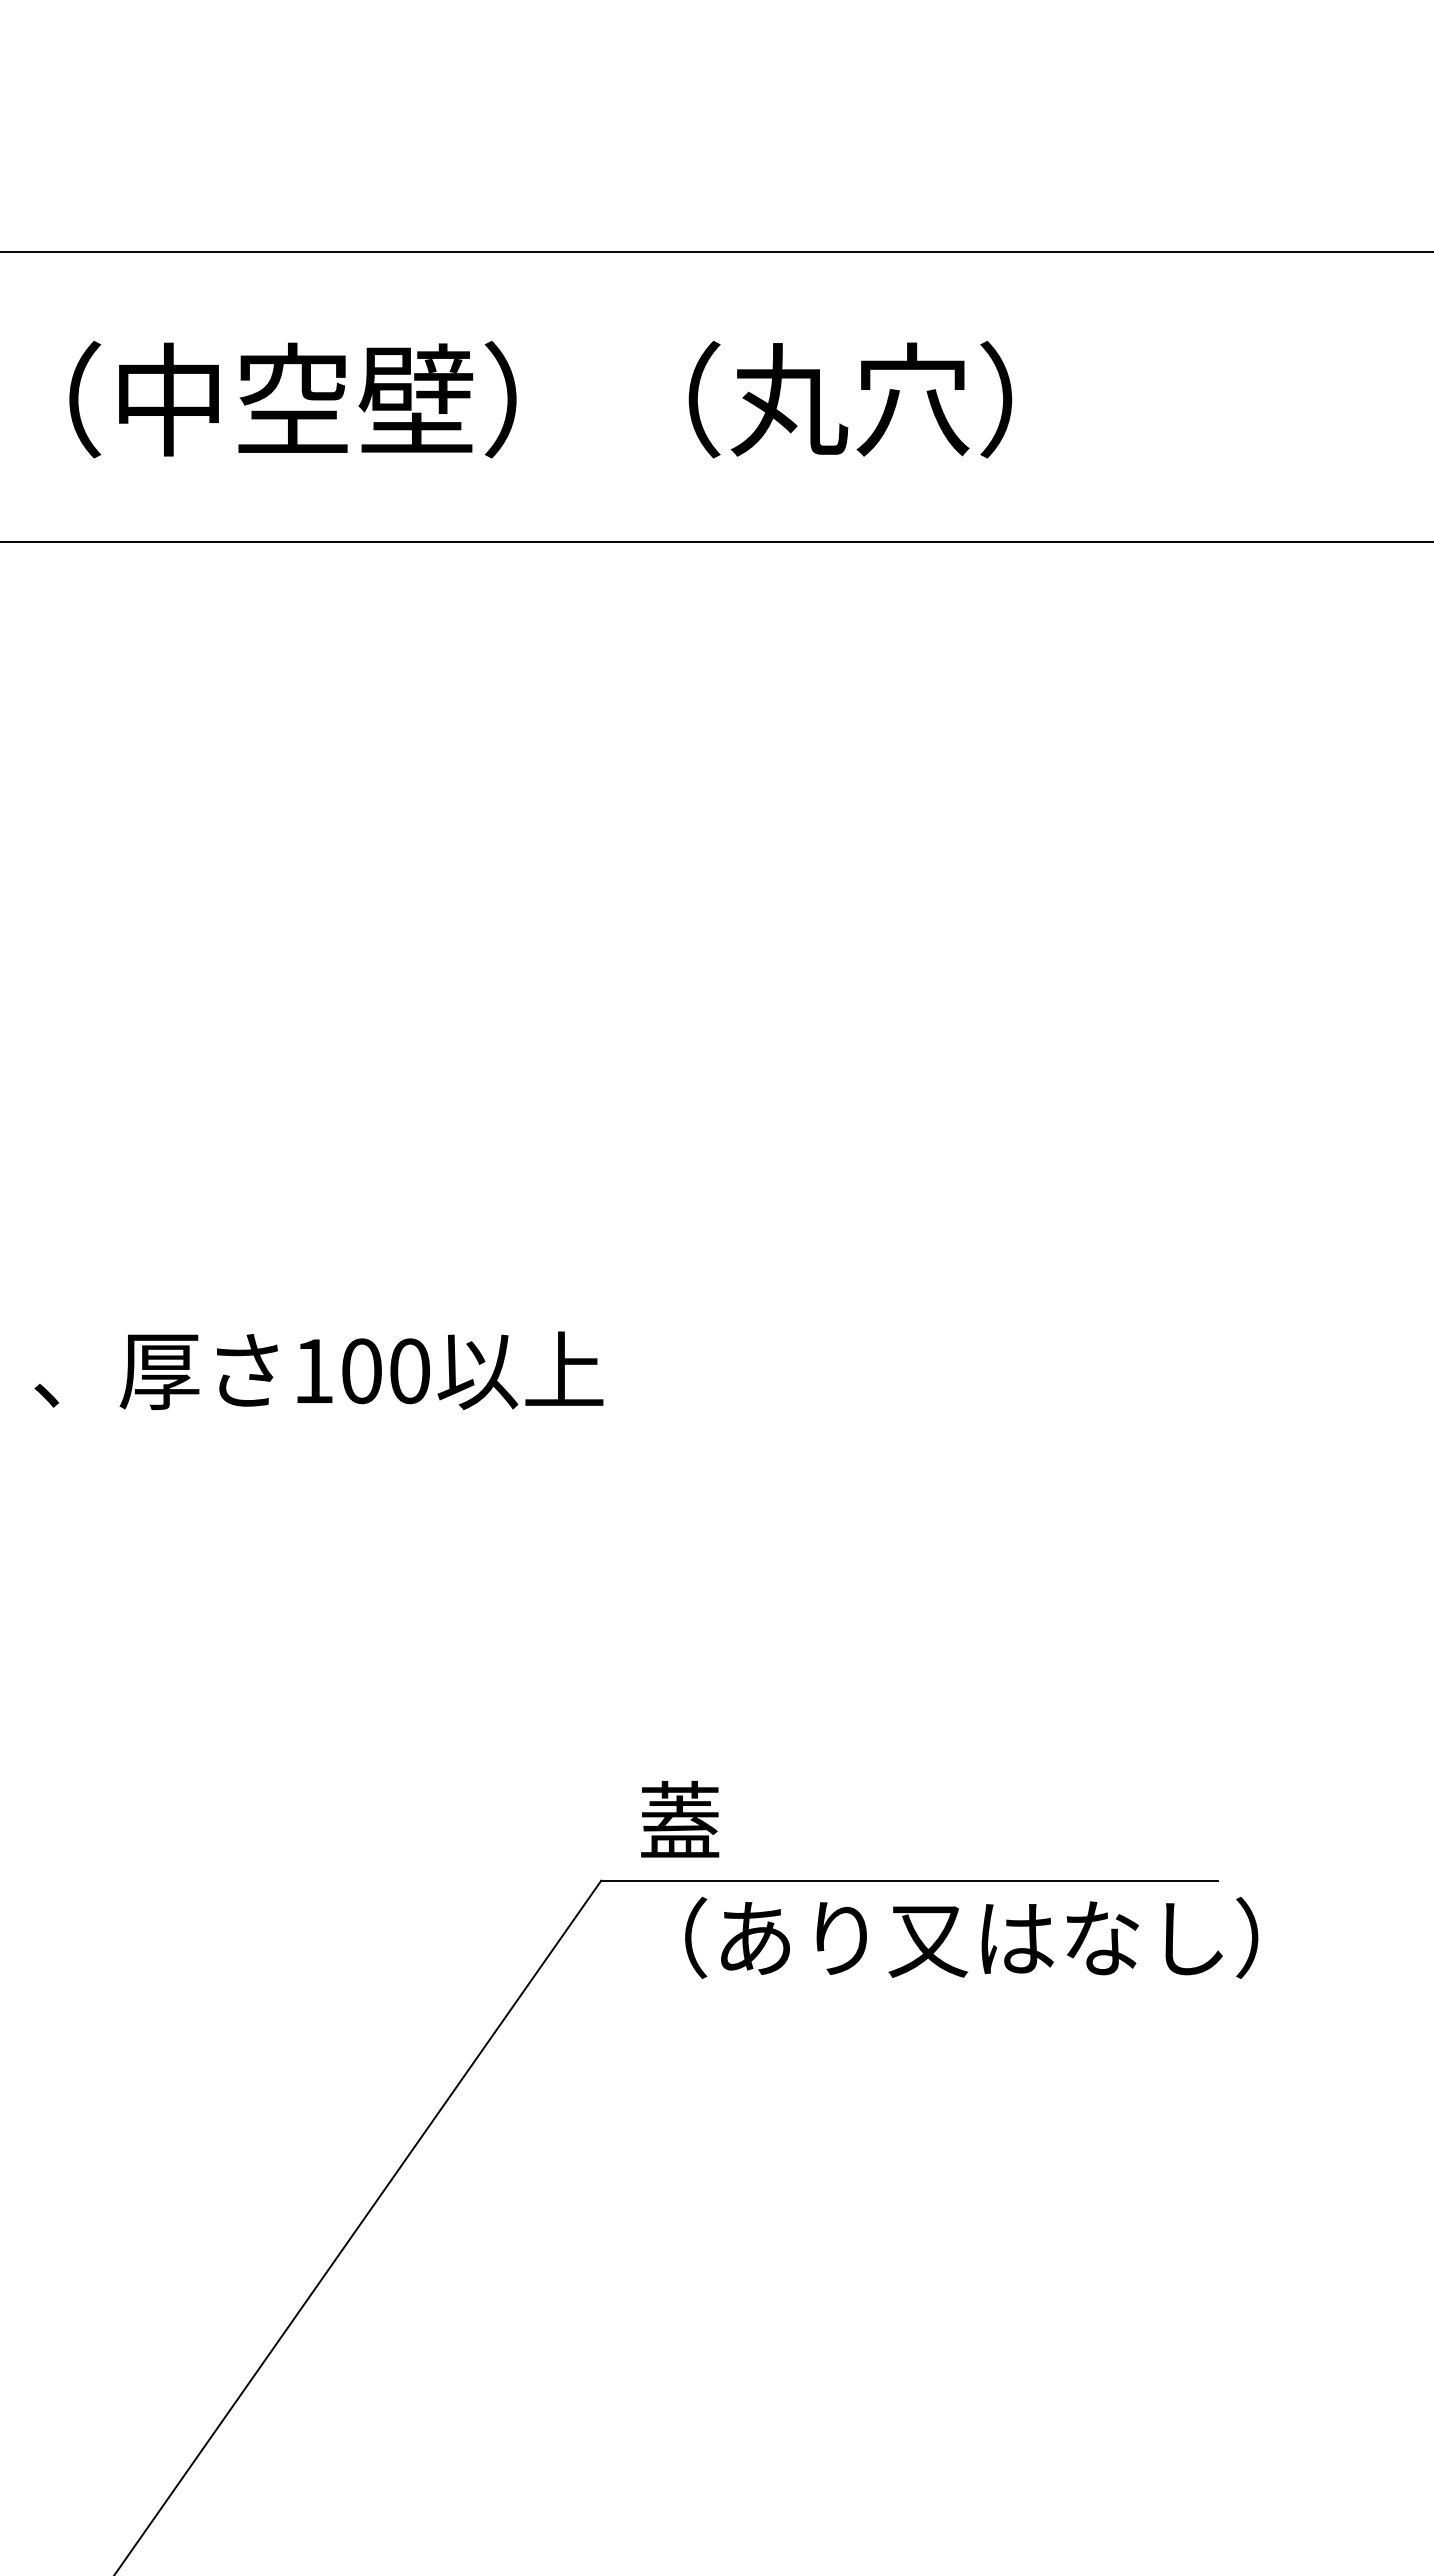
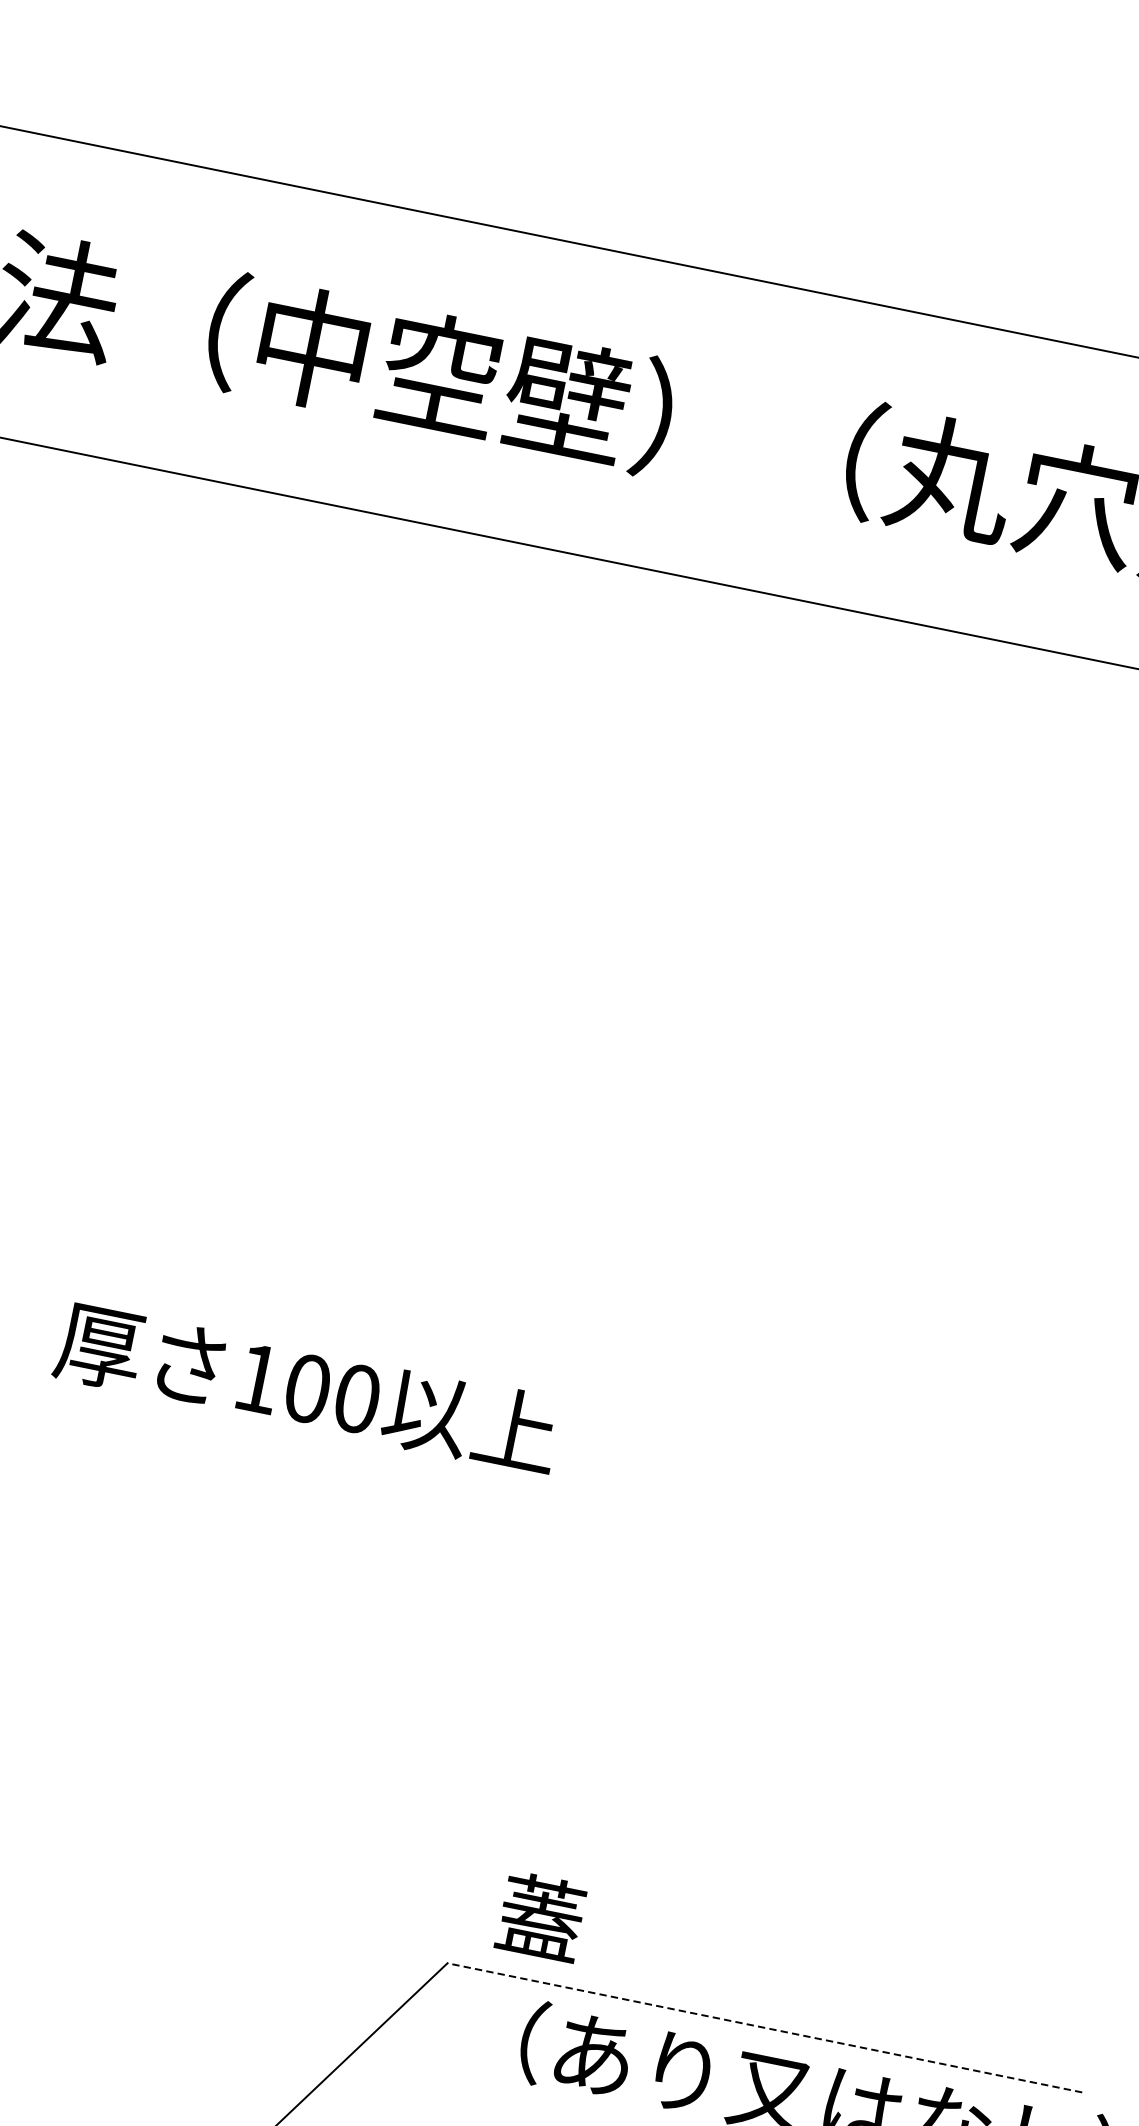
line: (909, 1880) -> (764, 2027), solid -> dashed

